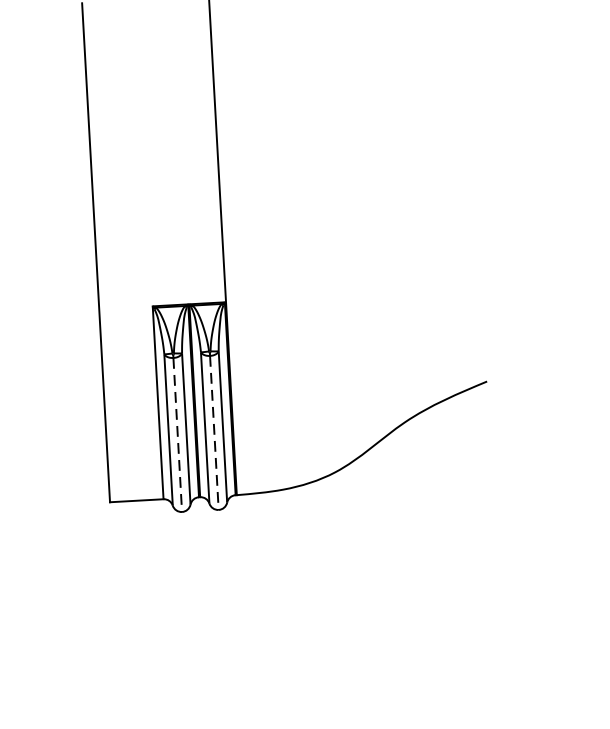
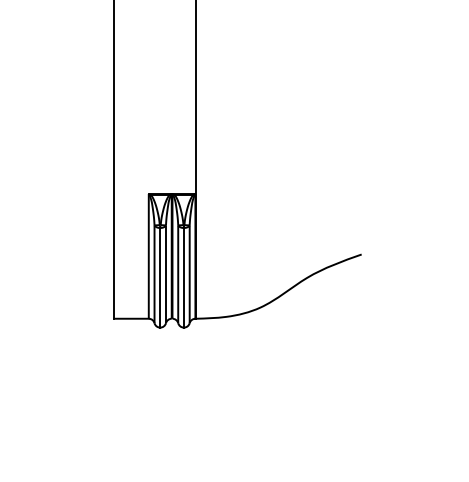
line: (213, 432) -> (183, 277), dashed -> solid
line: (178, 434) -> (160, 277), dashed -> solid

